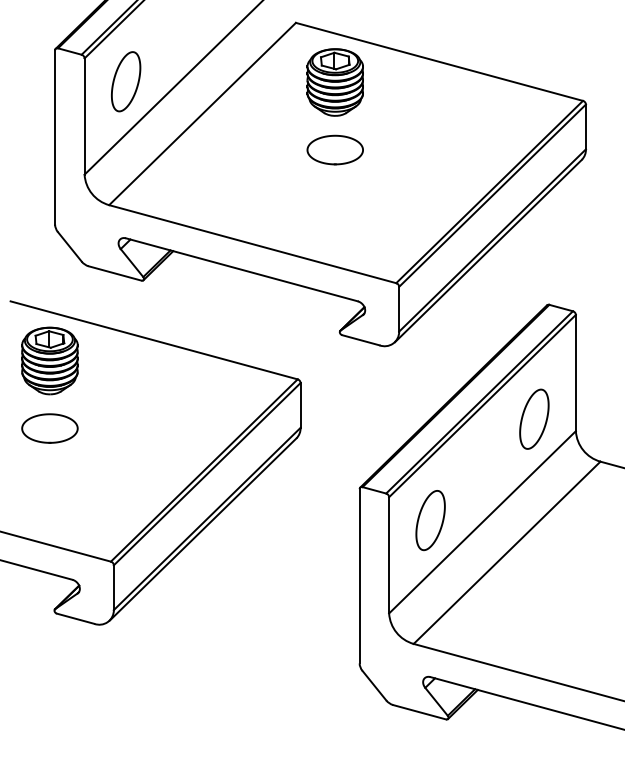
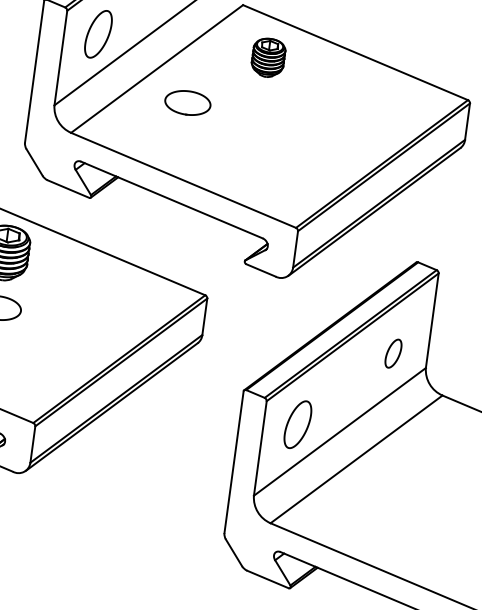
part: (334, 82) -> (267, 57), size x0.7
part: (334, 149) -> (187, 102), moved
part: (534, 418) -> (393, 353), size x0.6

